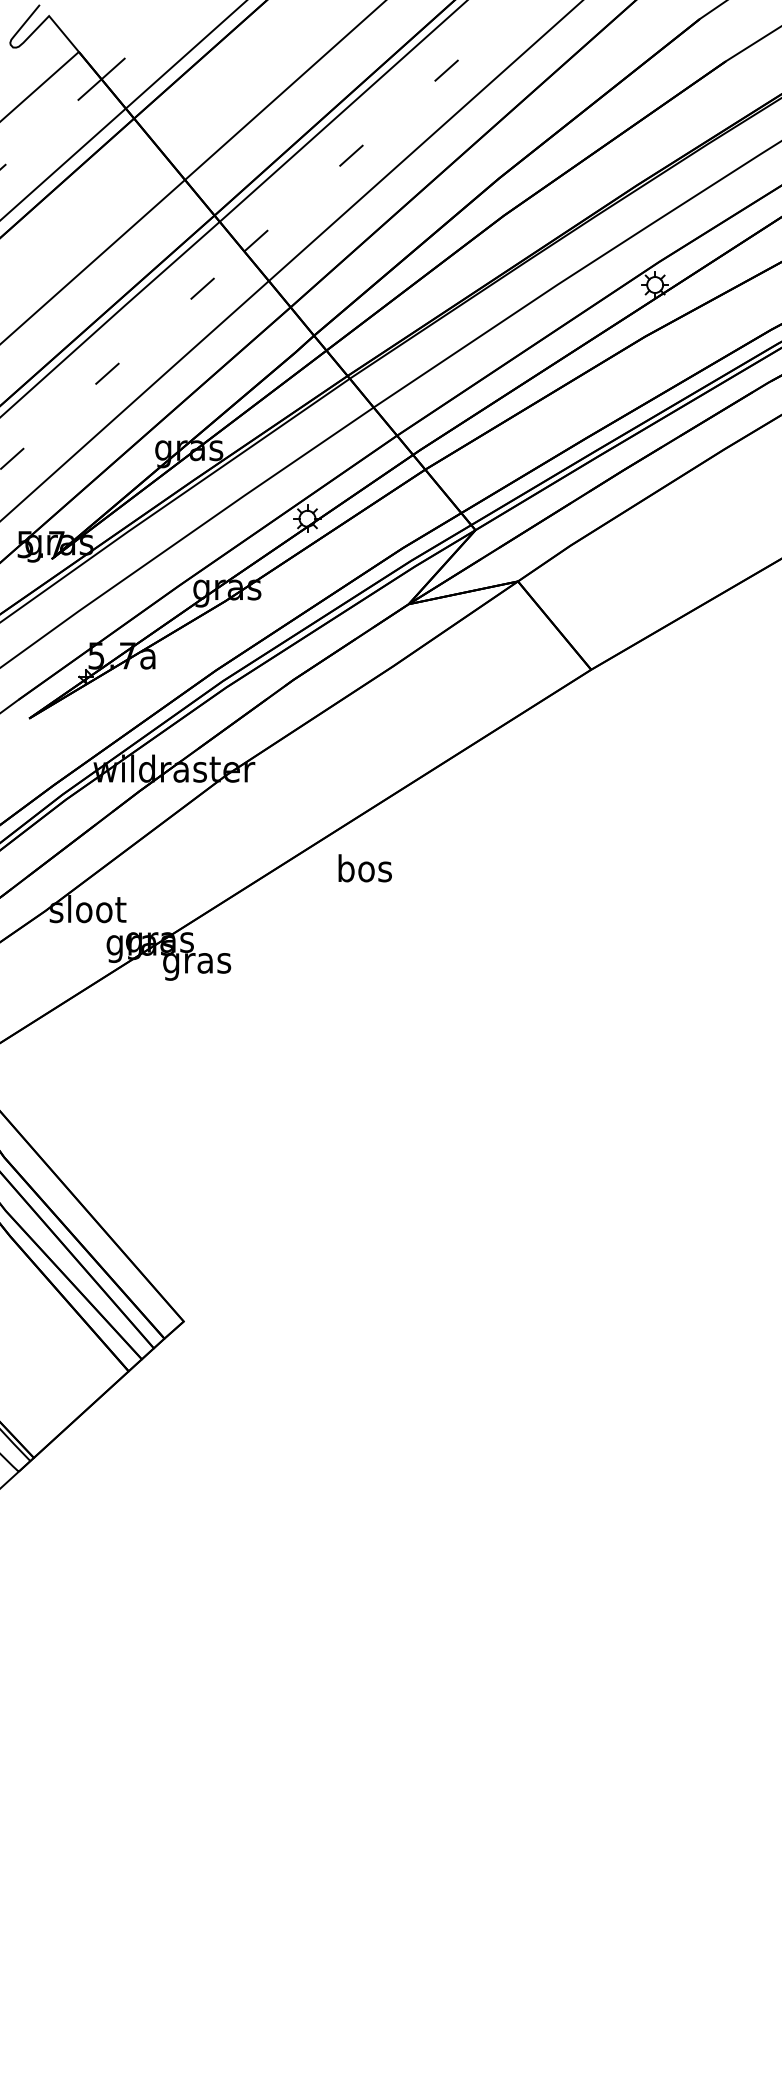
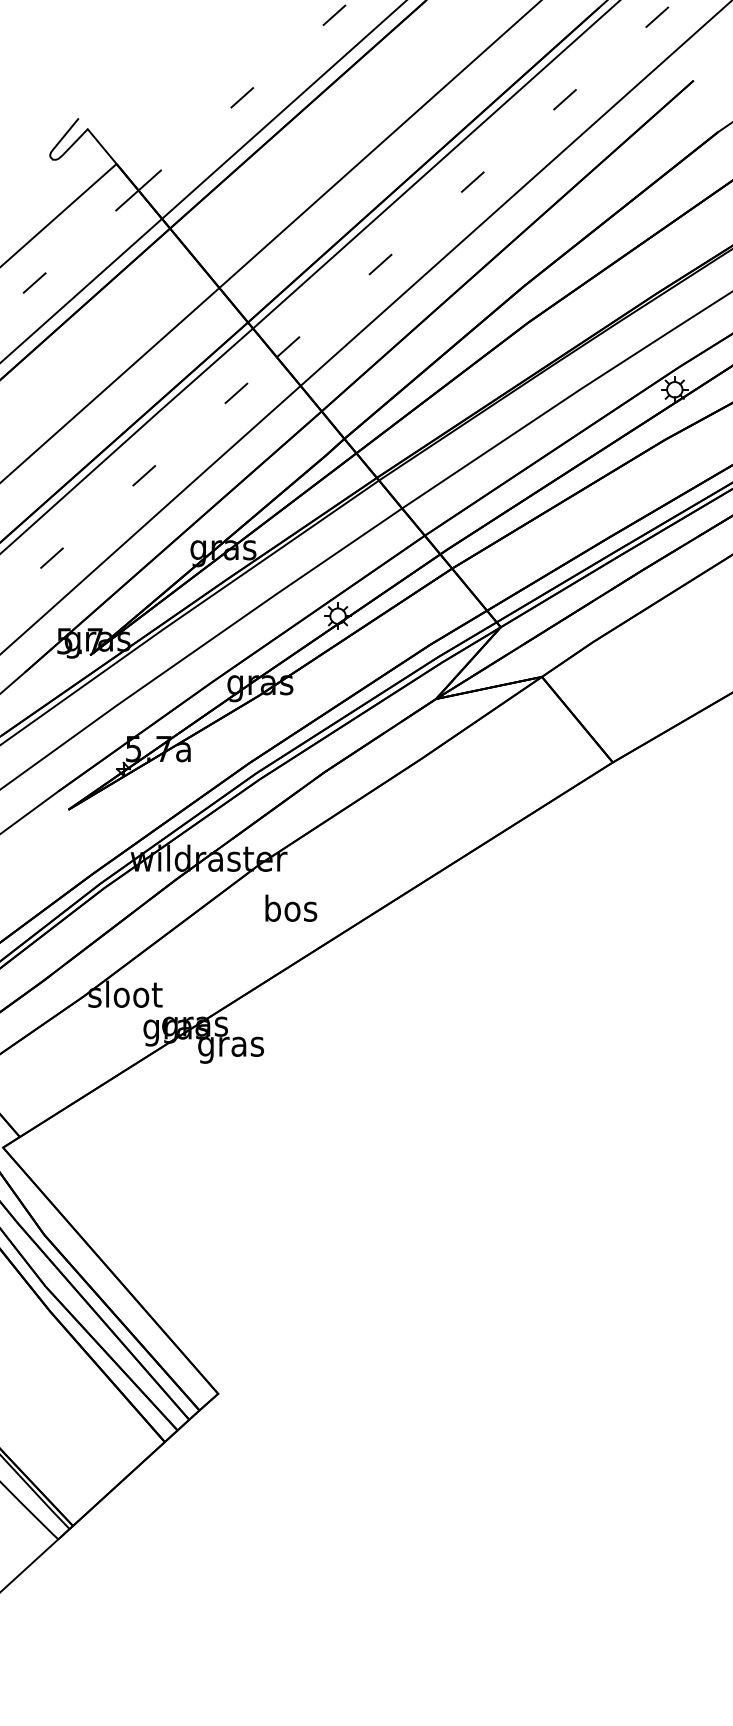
text: (364, 868) -> (290, 908), moved

